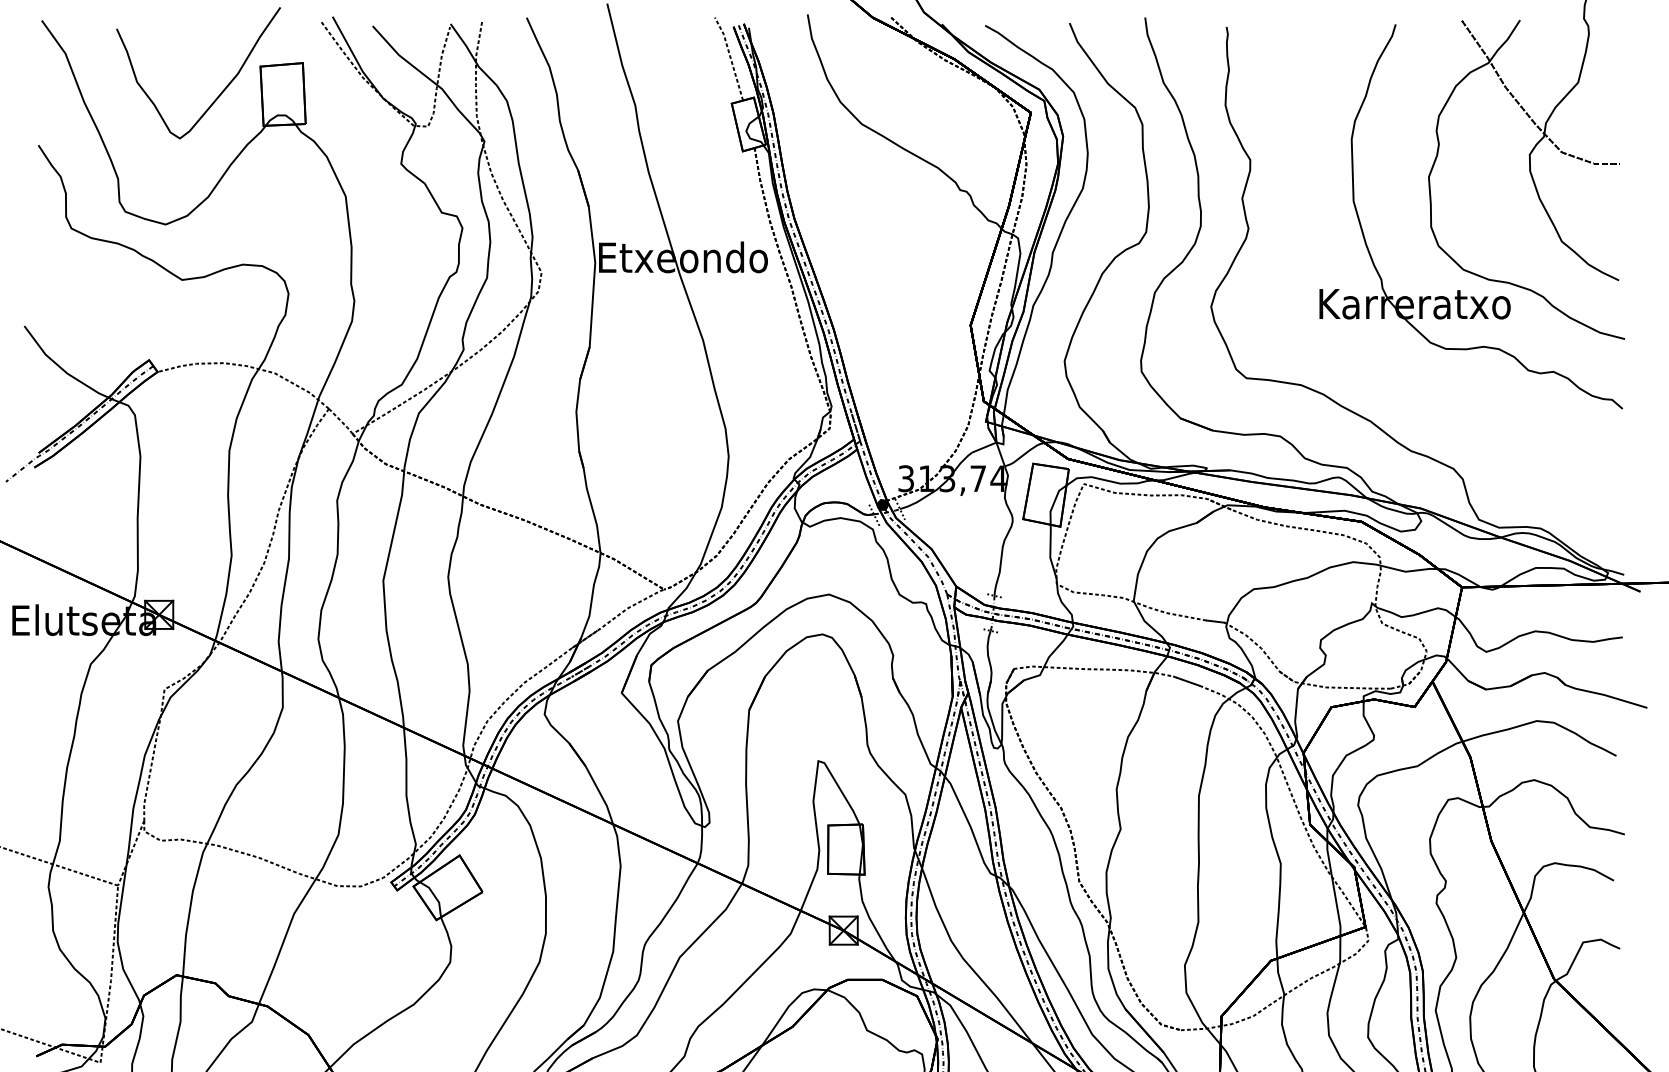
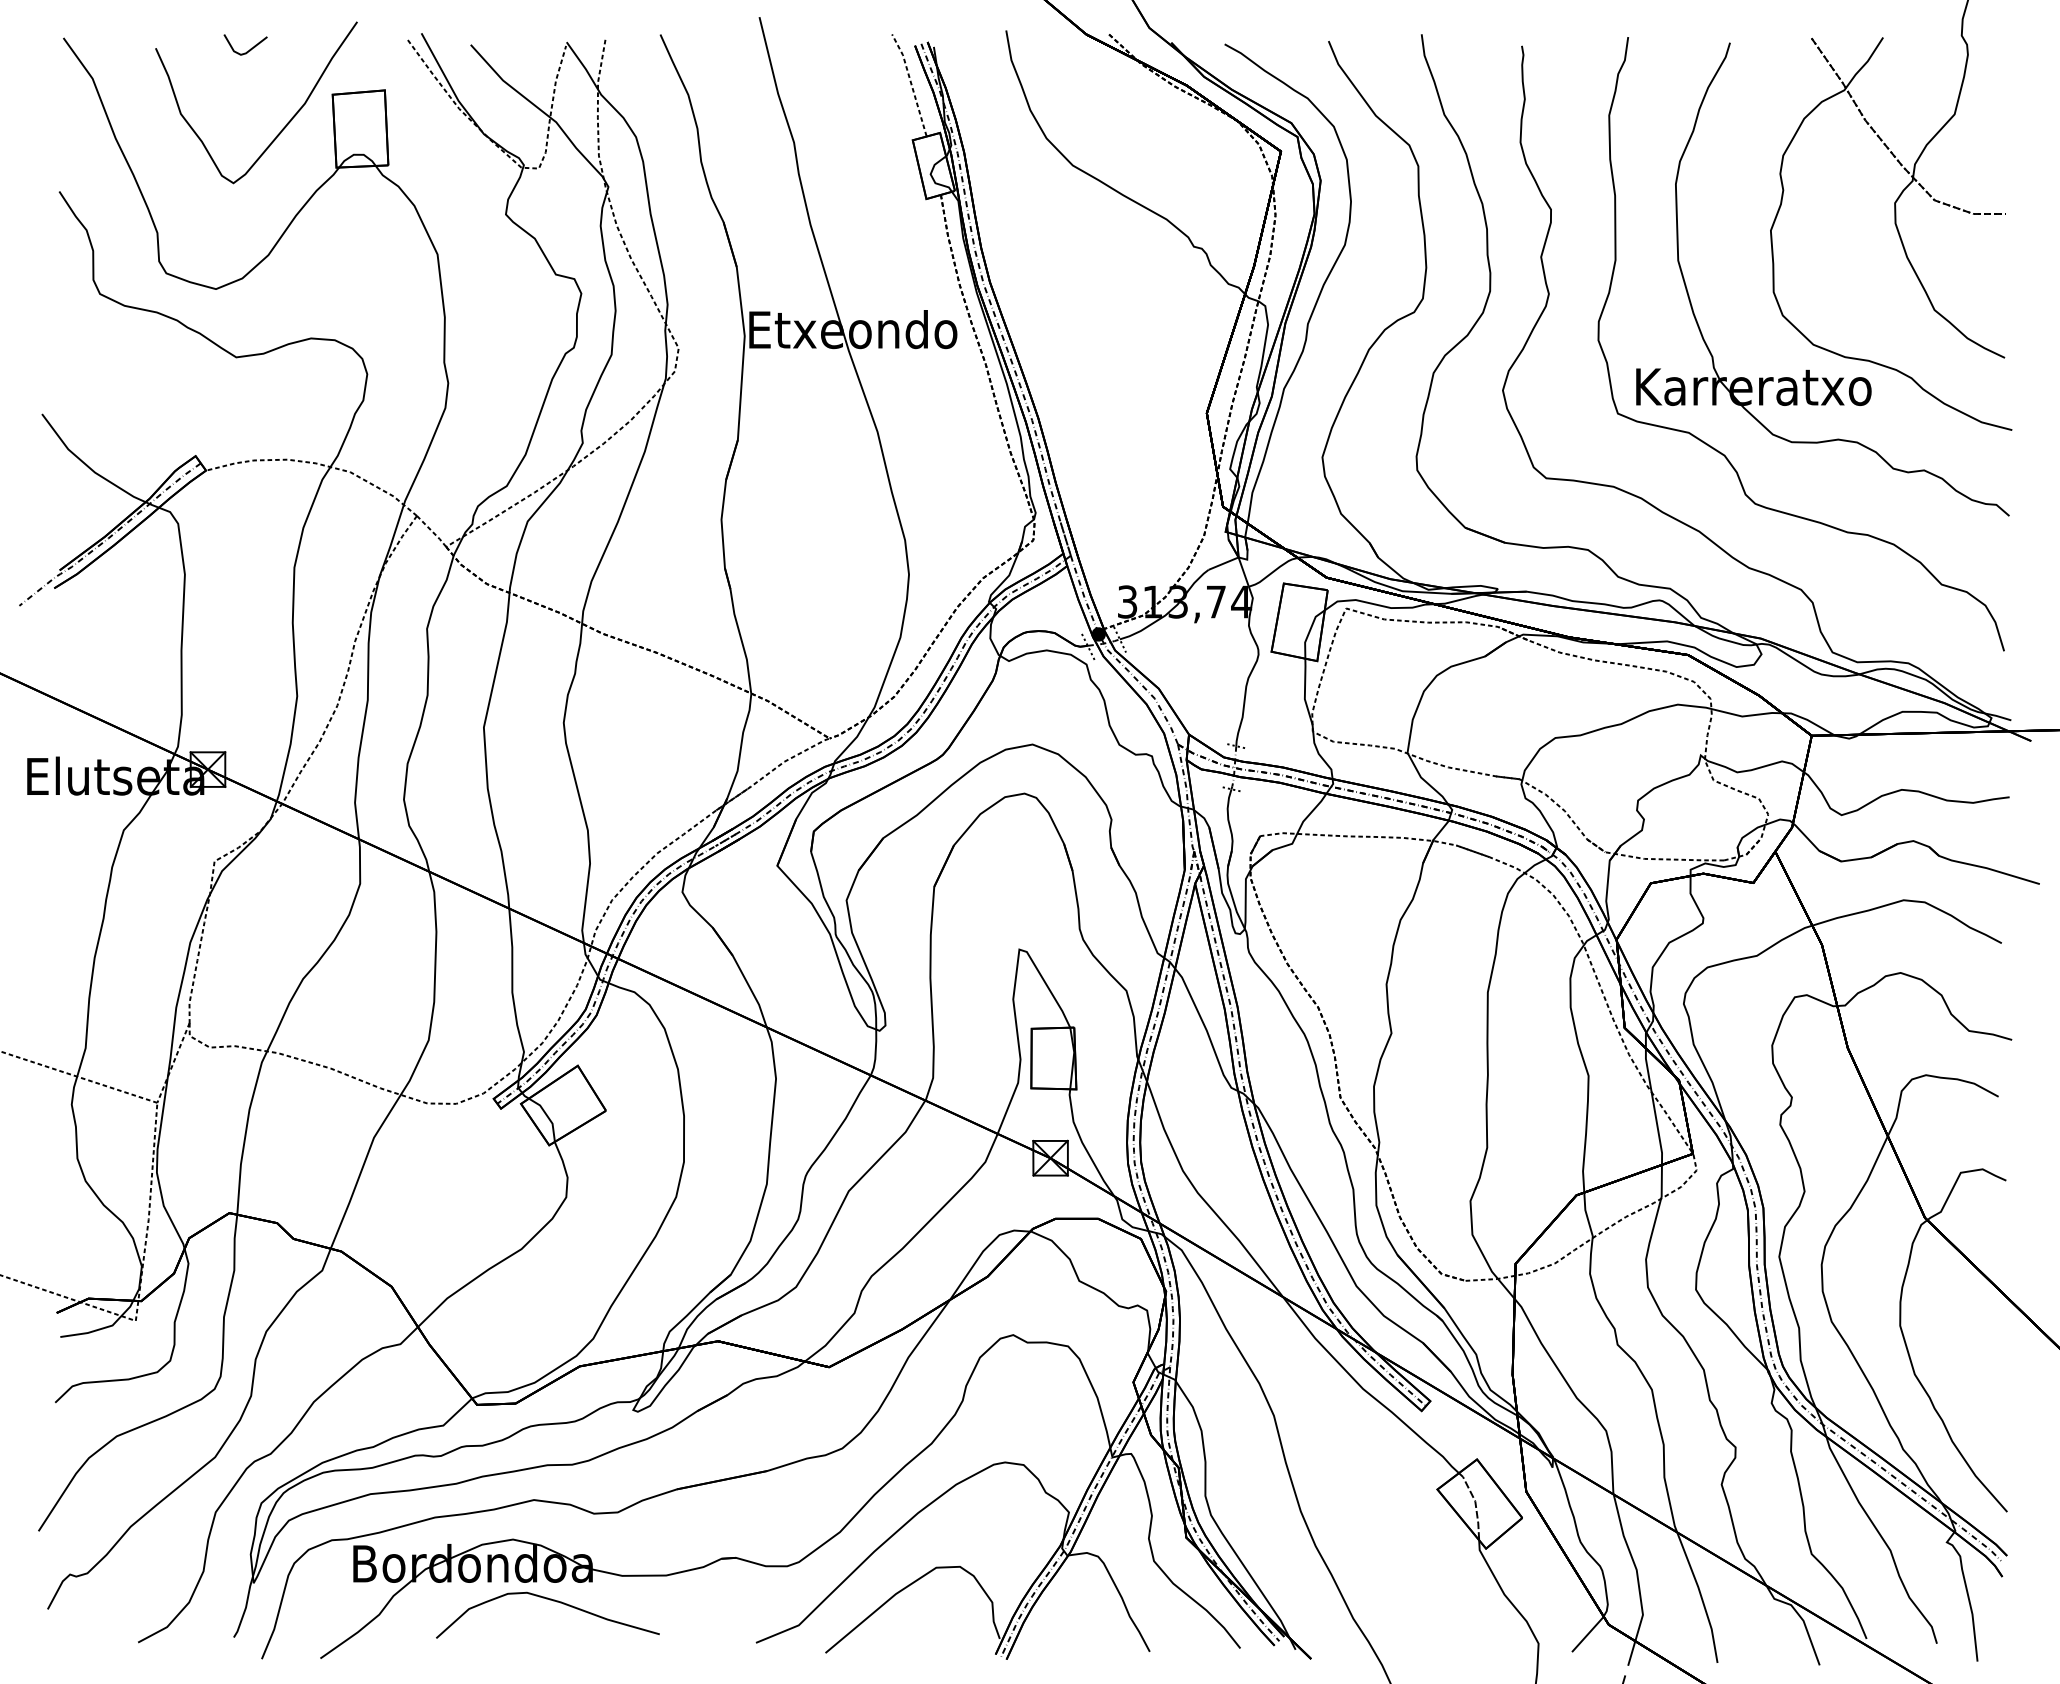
line: (193, 29) -> (250, 48), added
curve: (1390, 358) -> (1723, 453), added

